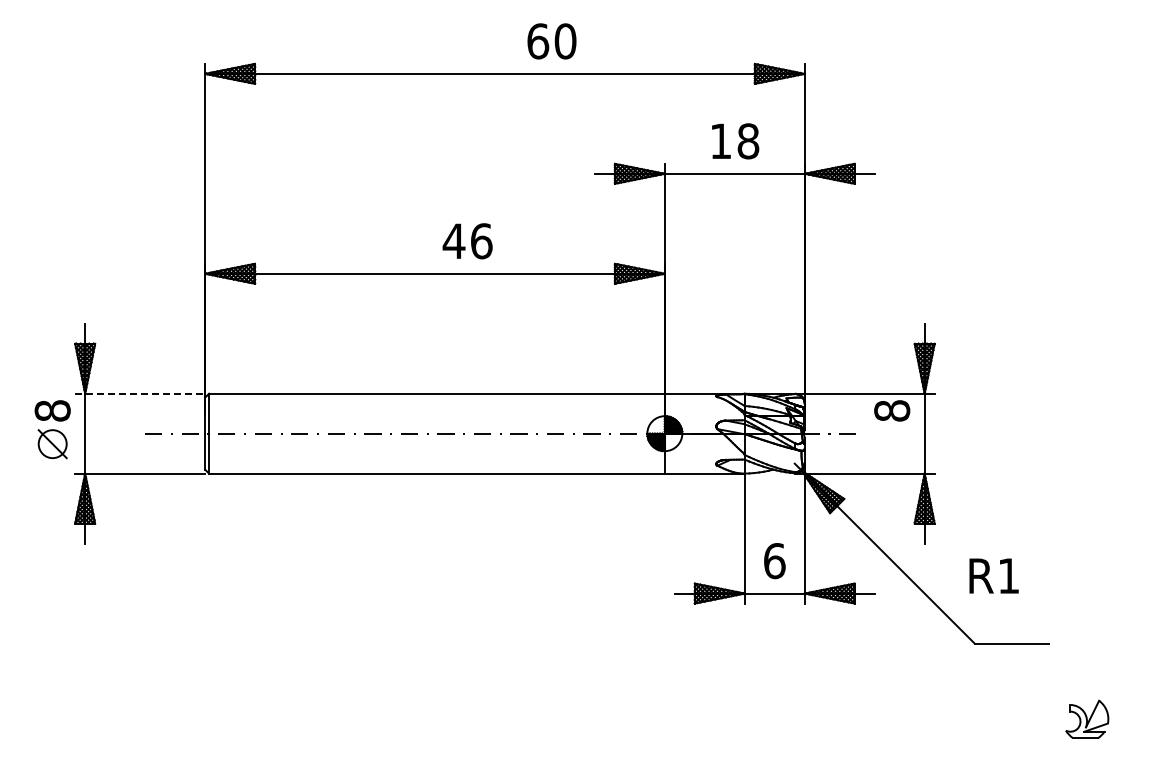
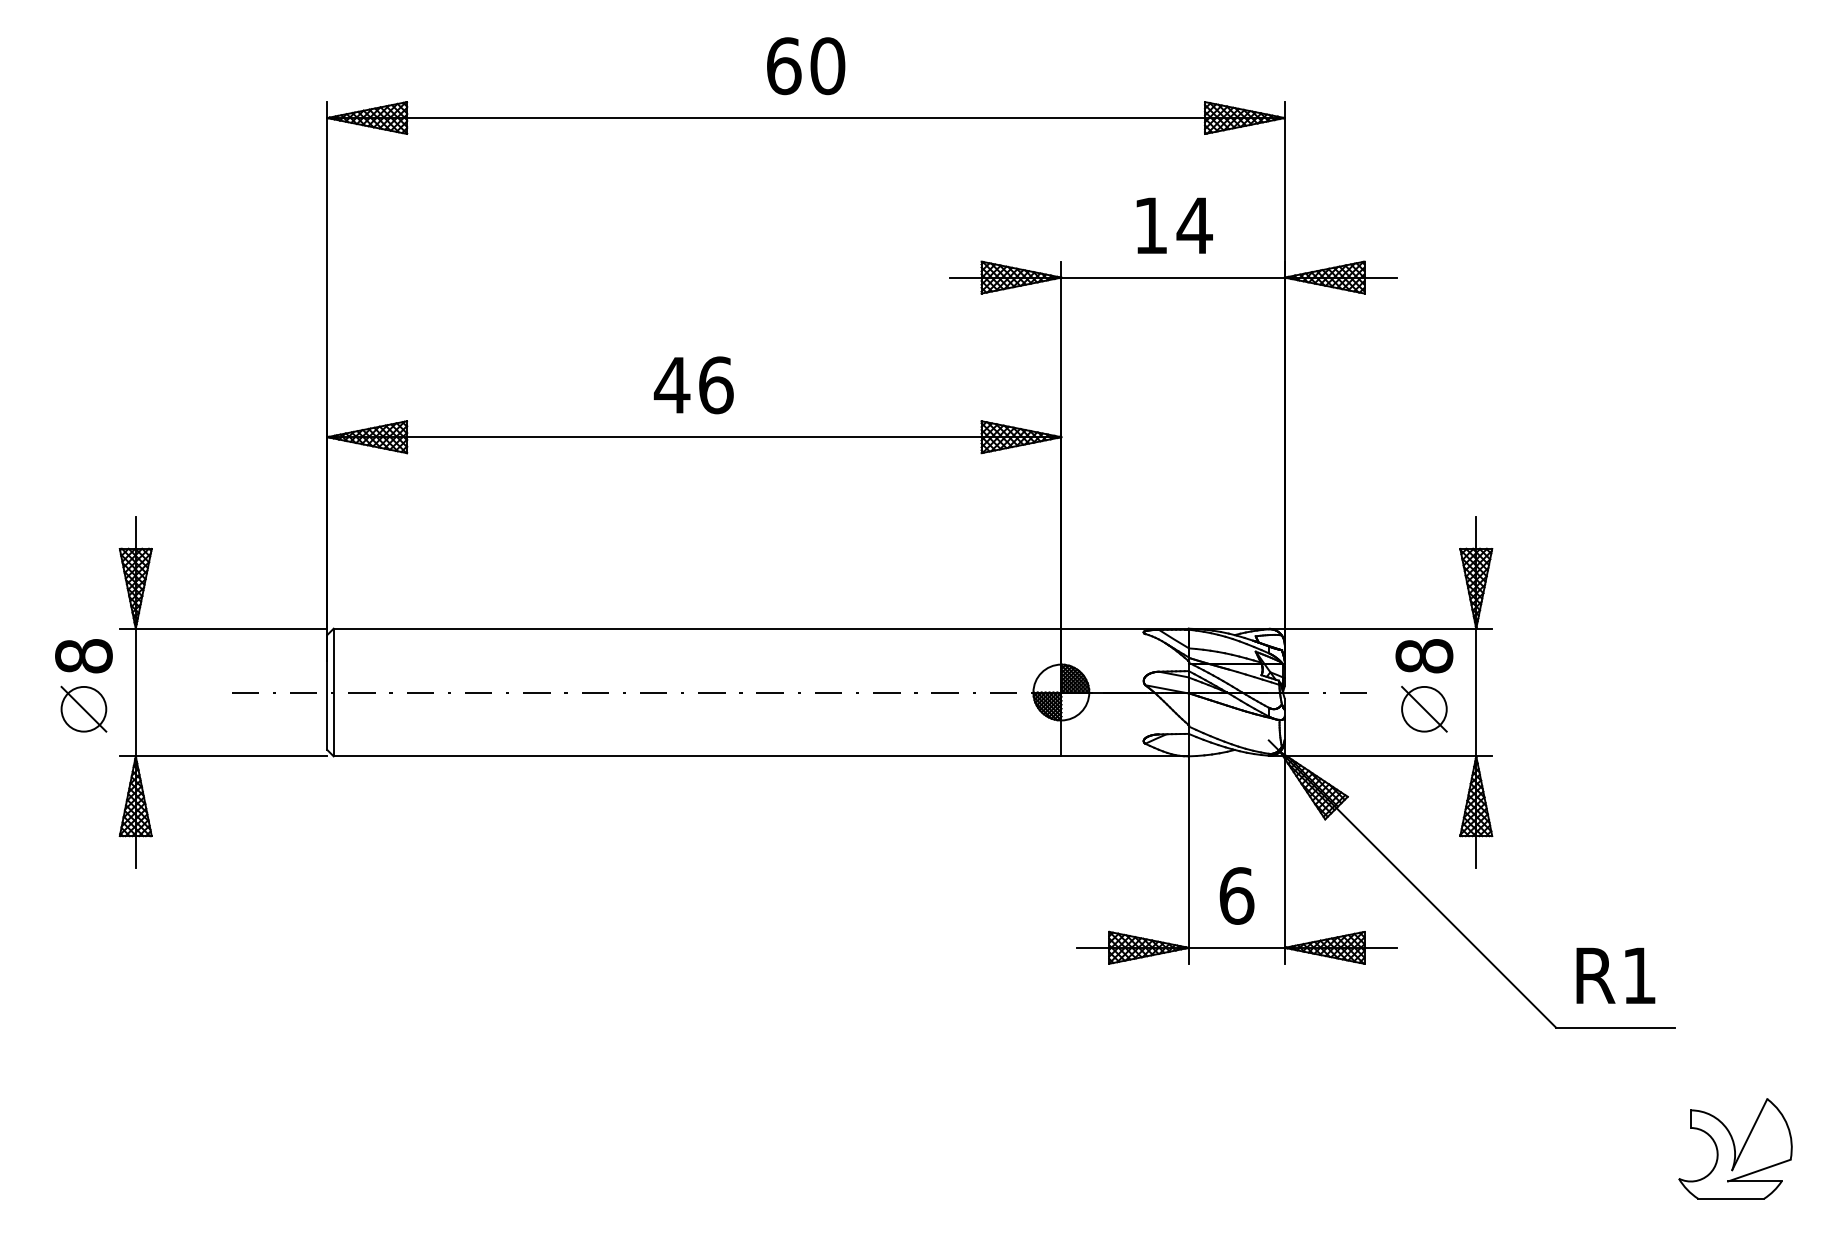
text: (551, 41) -> (805, 66), moved
text: (748, 141) -> (1194, 225), 18 -> 14
text: (467, 241) -> (693, 385), moved
line: (140, 393) -> (224, 628), dashed -> solid
part: (892, 444) -> (1424, 709), added
text: (993, 575) -> (1614, 974), moved
part: (1087, 719) -> (1736, 1148), size x1.67

